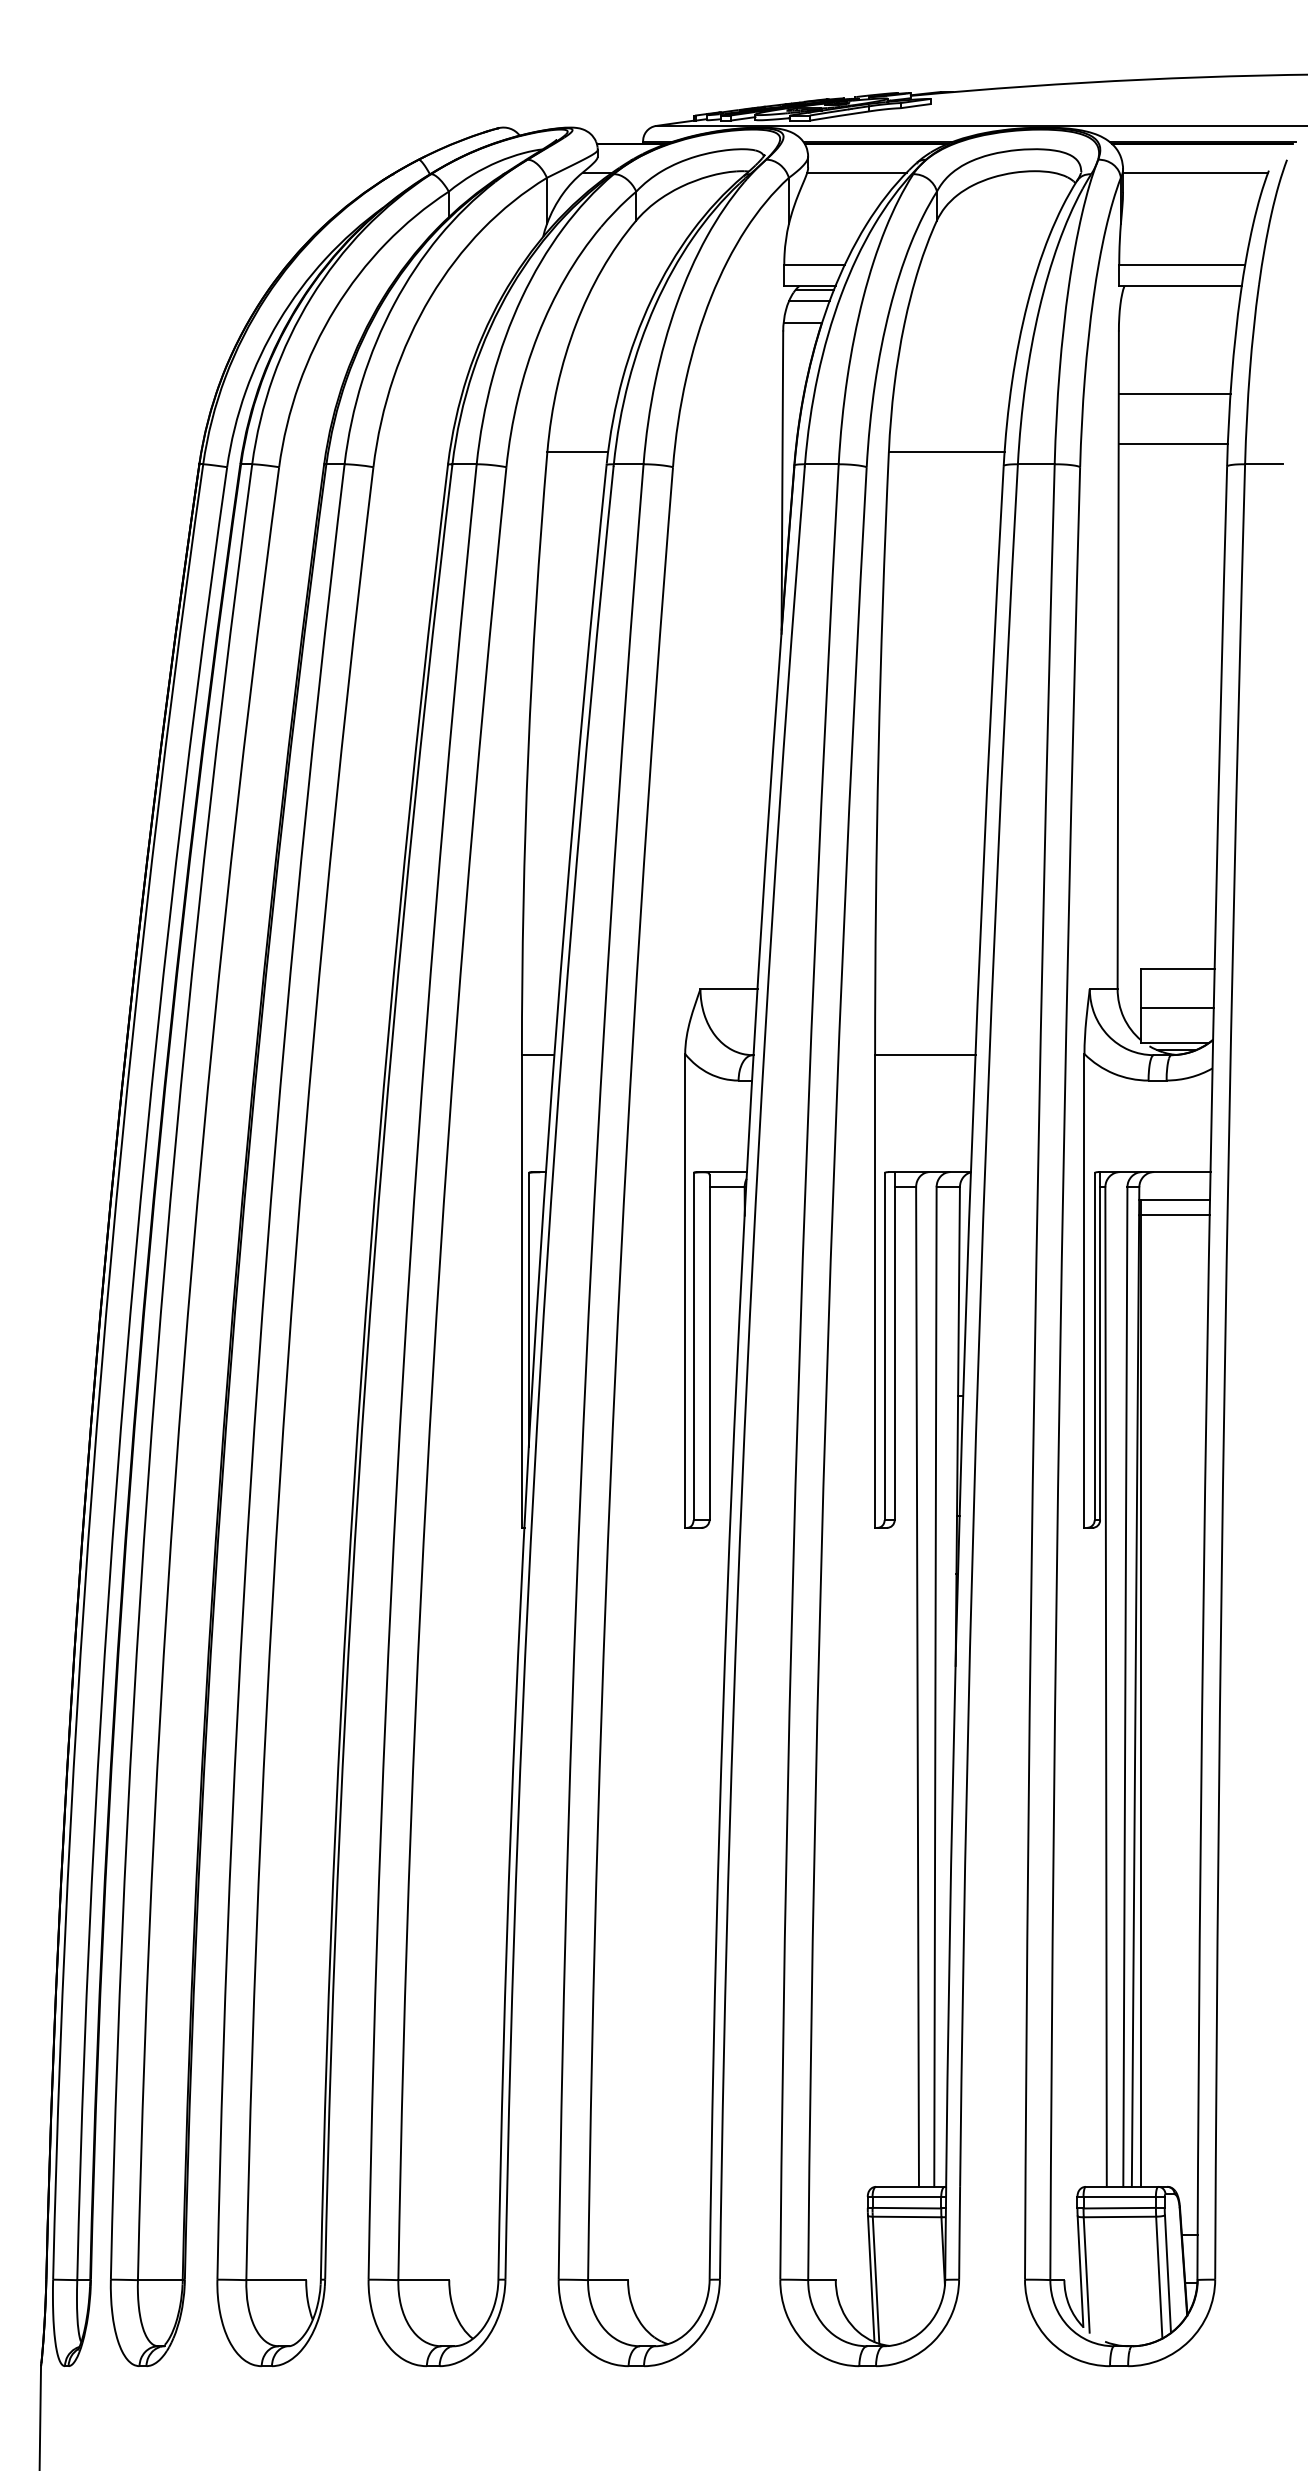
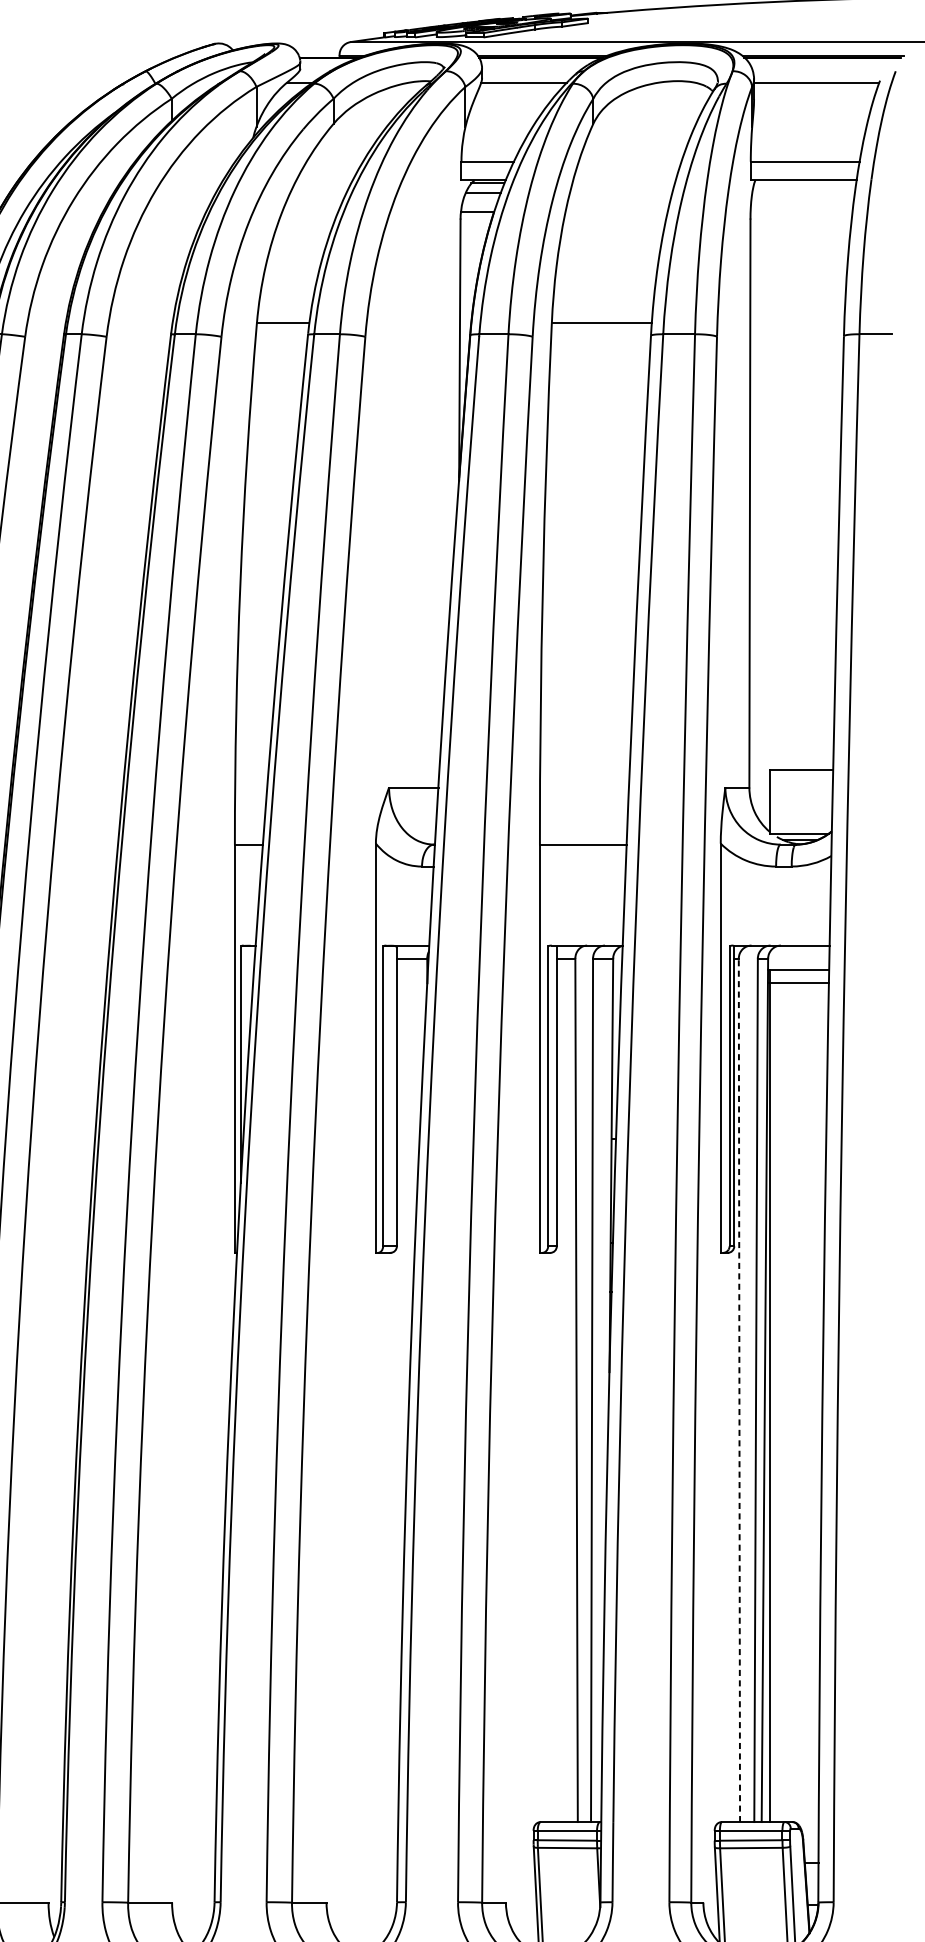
line: (1174, 394) -> (798, 274), removed
line: (1172, 443) -> (796, 316), removed
line: (1177, 1008) -> (801, 804), removed
line: (1106, 1687) -> (739, 1390), solid -> dashed

